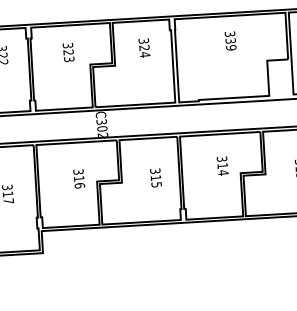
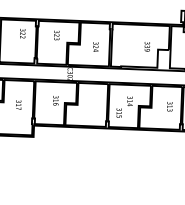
text: (228, 40) -> (146, 46), moved
text: (143, 47) -> (95, 46), moved
text: (154, 176) -> (118, 112), moved

